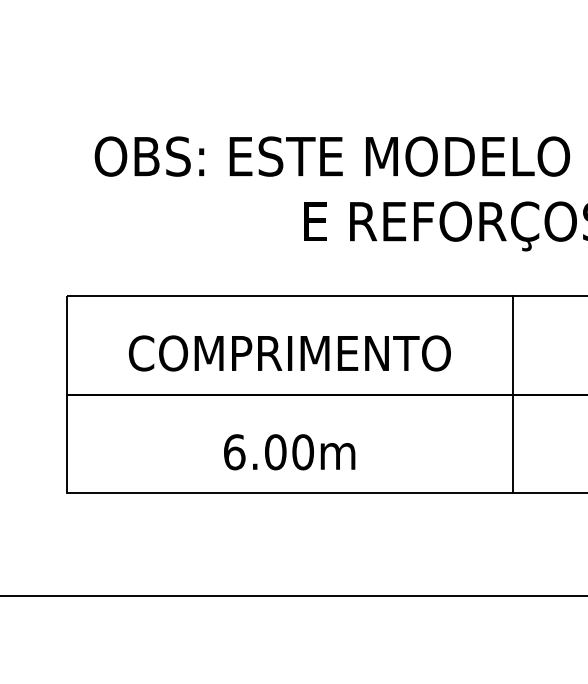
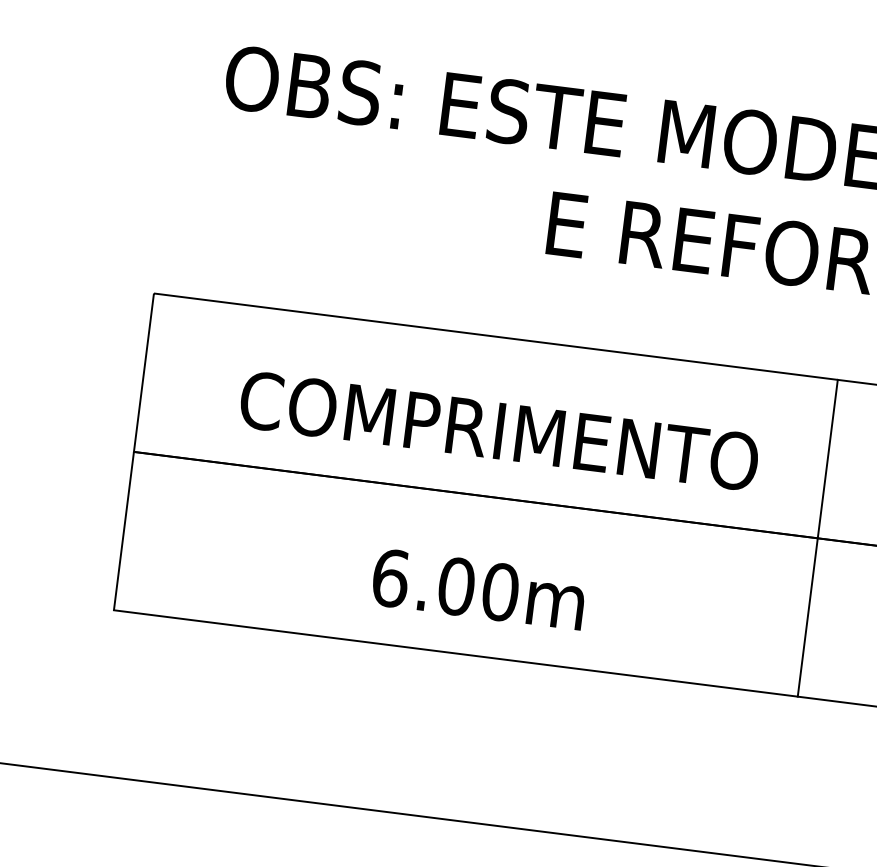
line: (512, 394) -> (817, 538), moved

